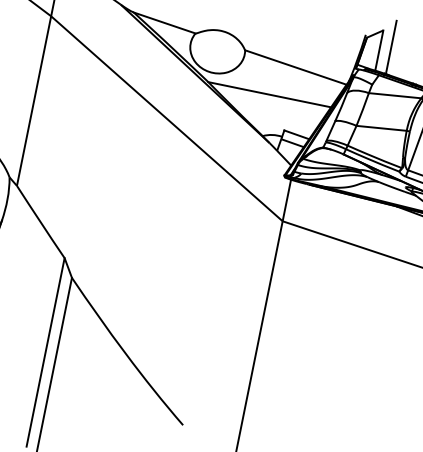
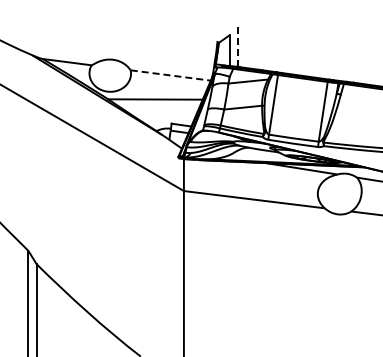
line: (391, 46) -> (238, 45), solid -> dashed
line: (296, 67) -> (171, 75), solid -> dashed

